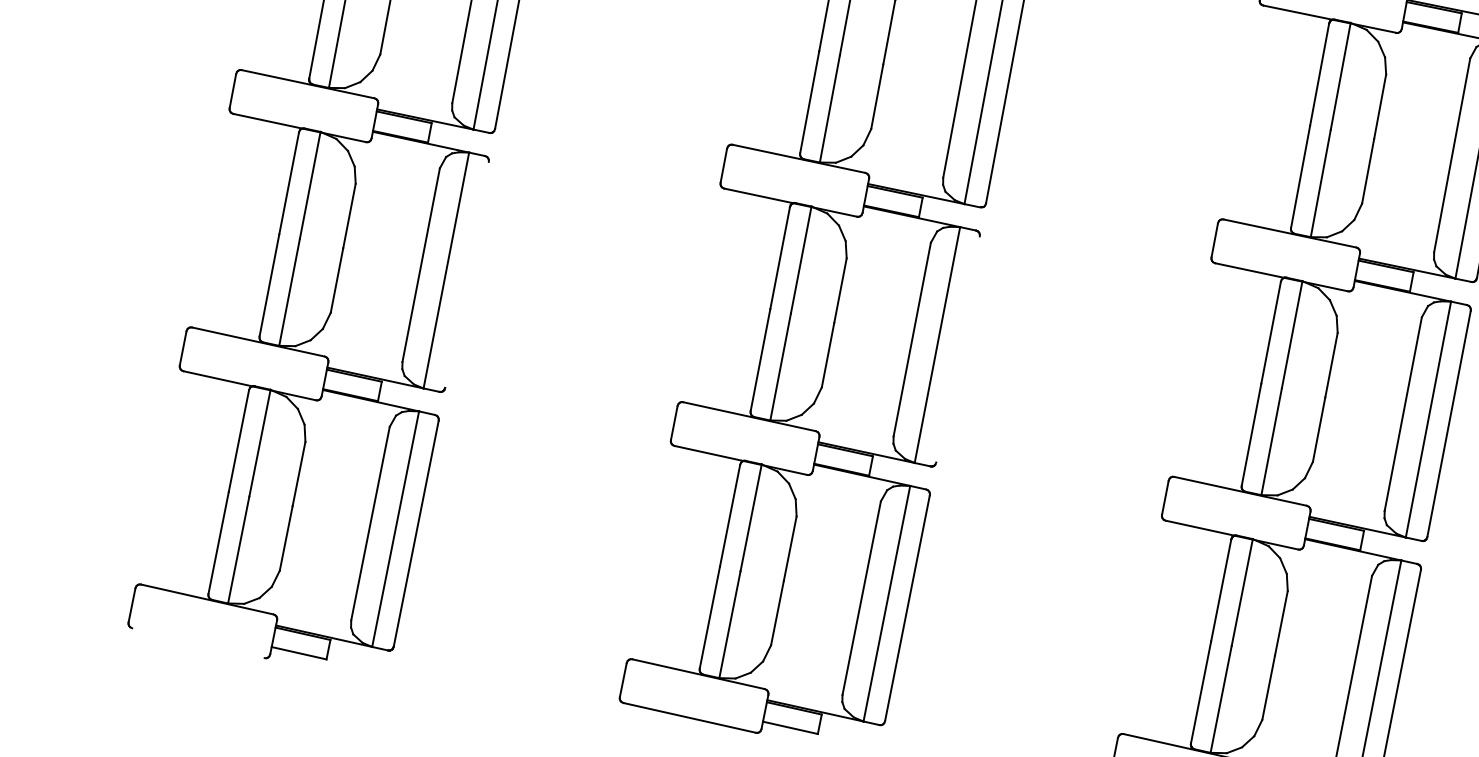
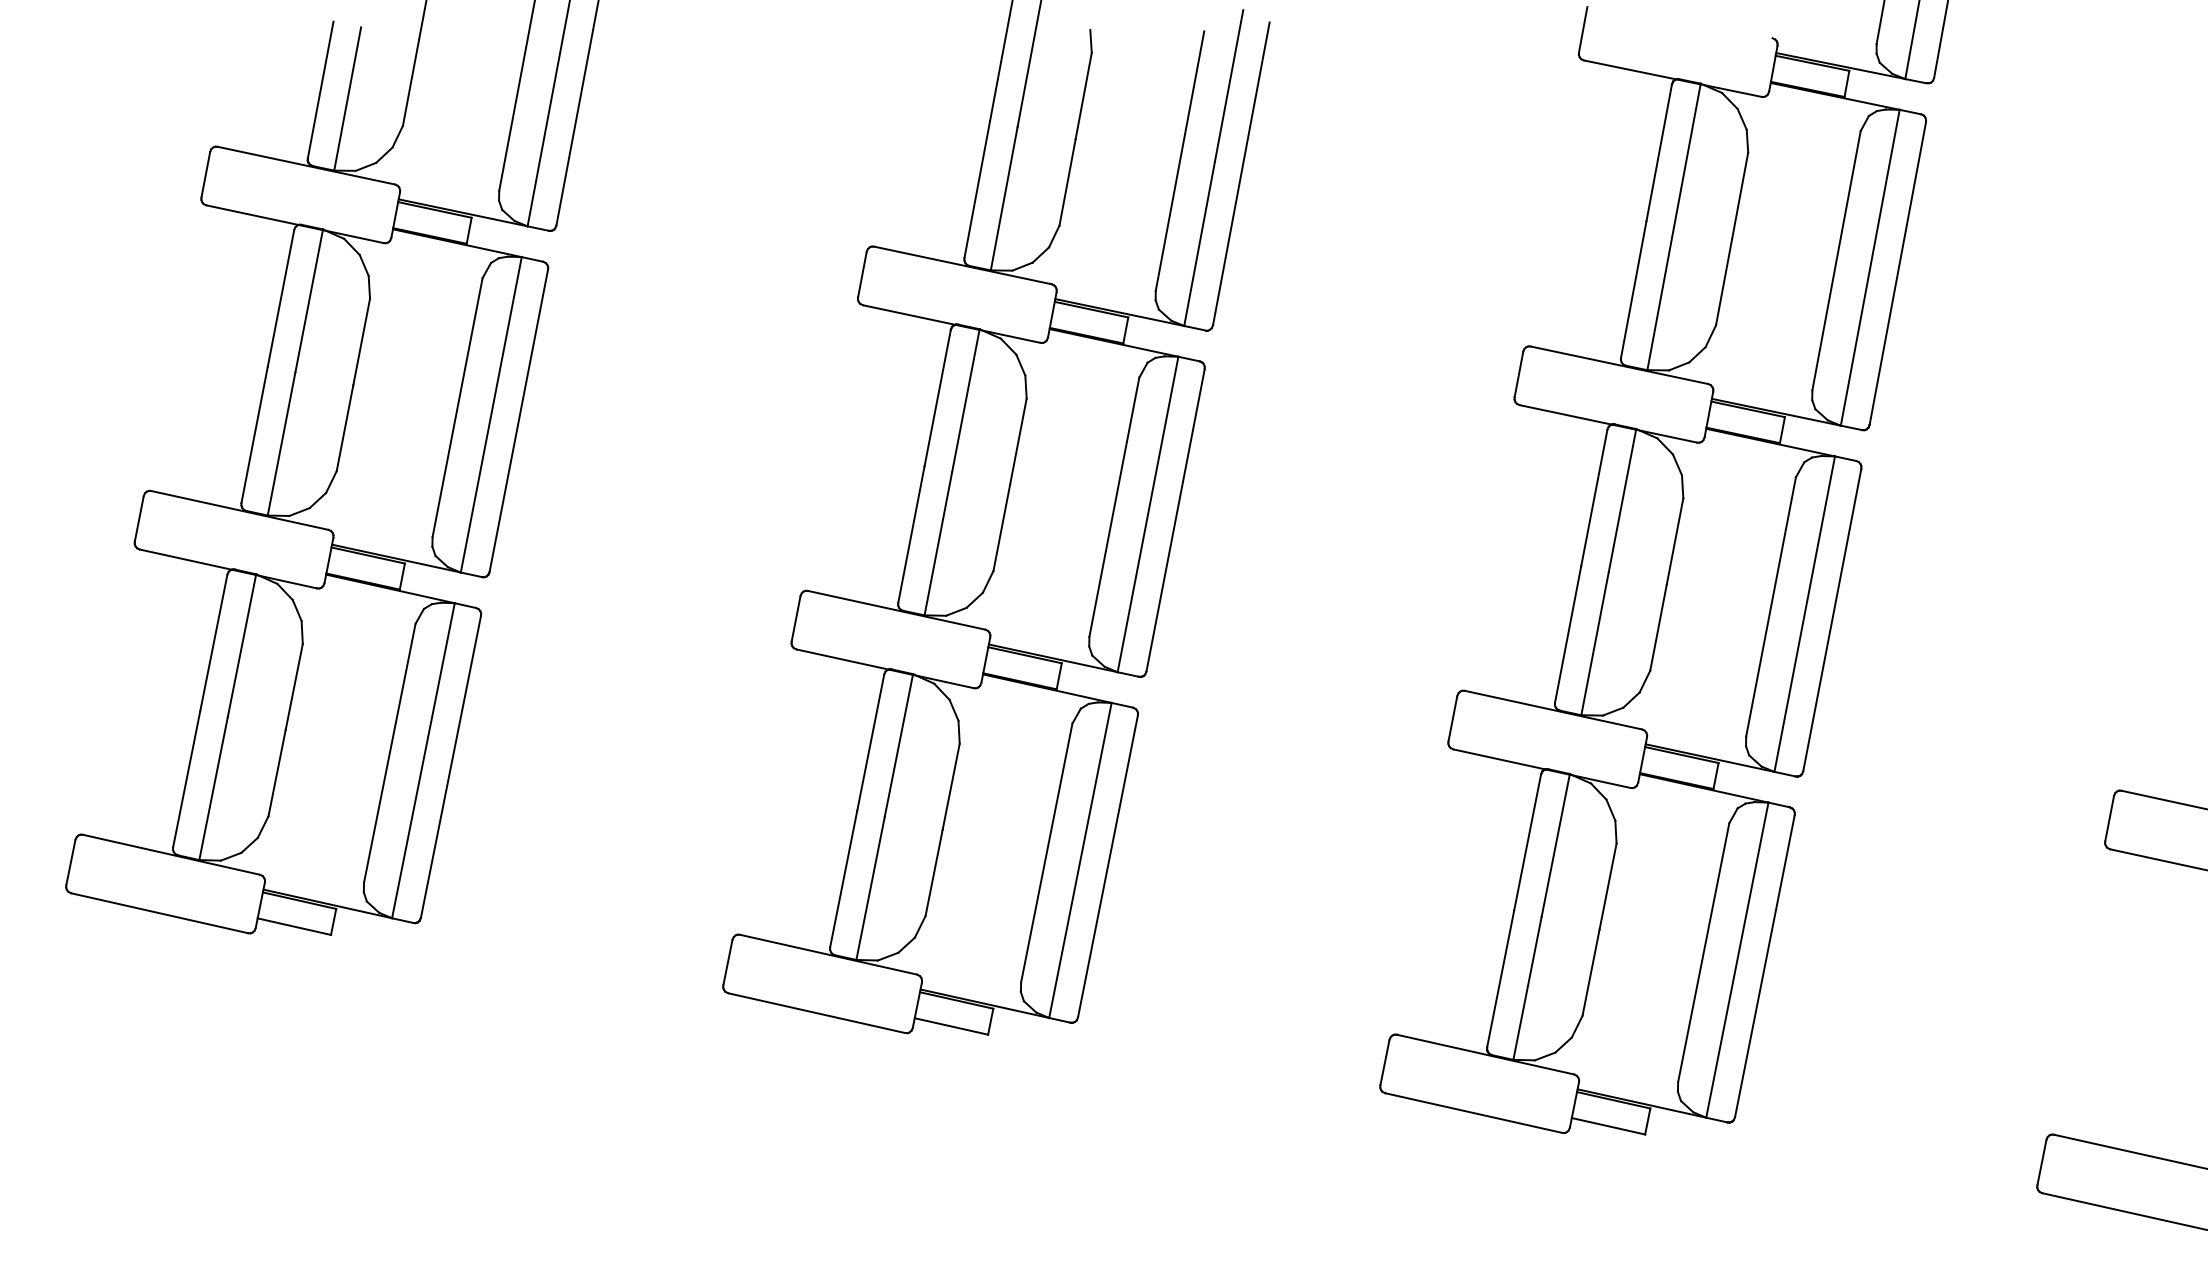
line: (466, 274) -> (518, 420), added
line: (957, 349) -> (1175, 520), added
line: (198, 643) -> (159, 913), added

